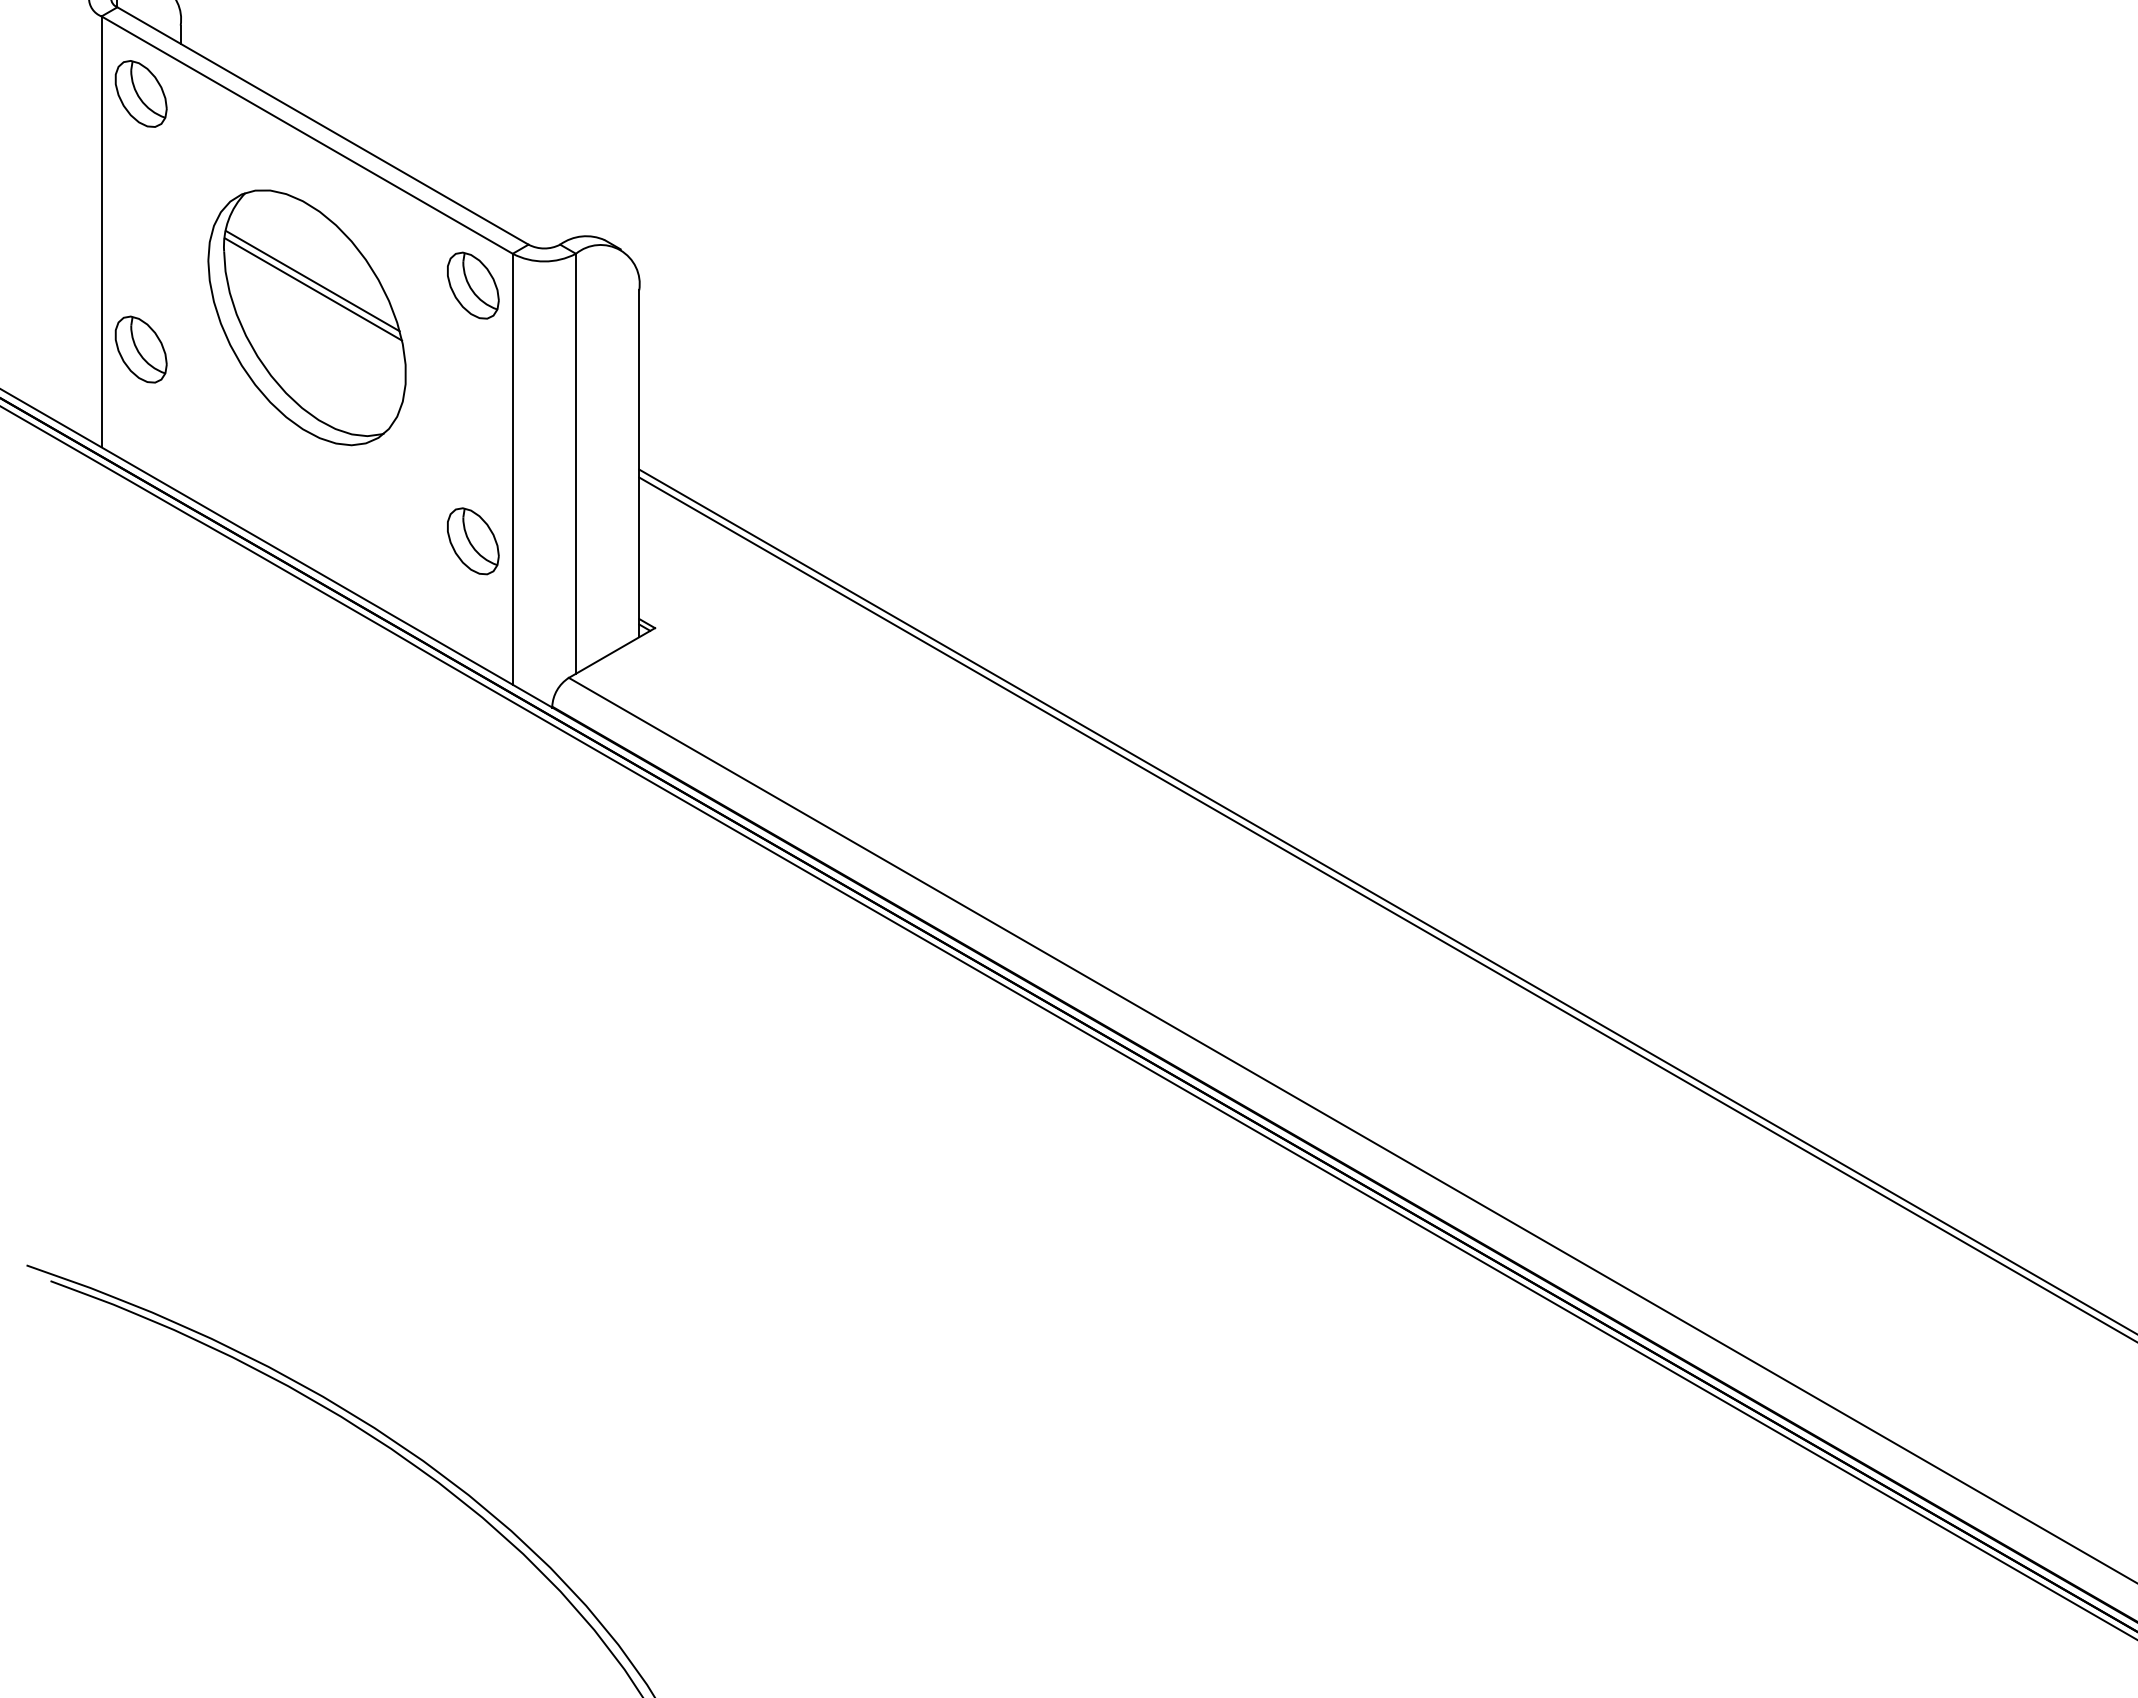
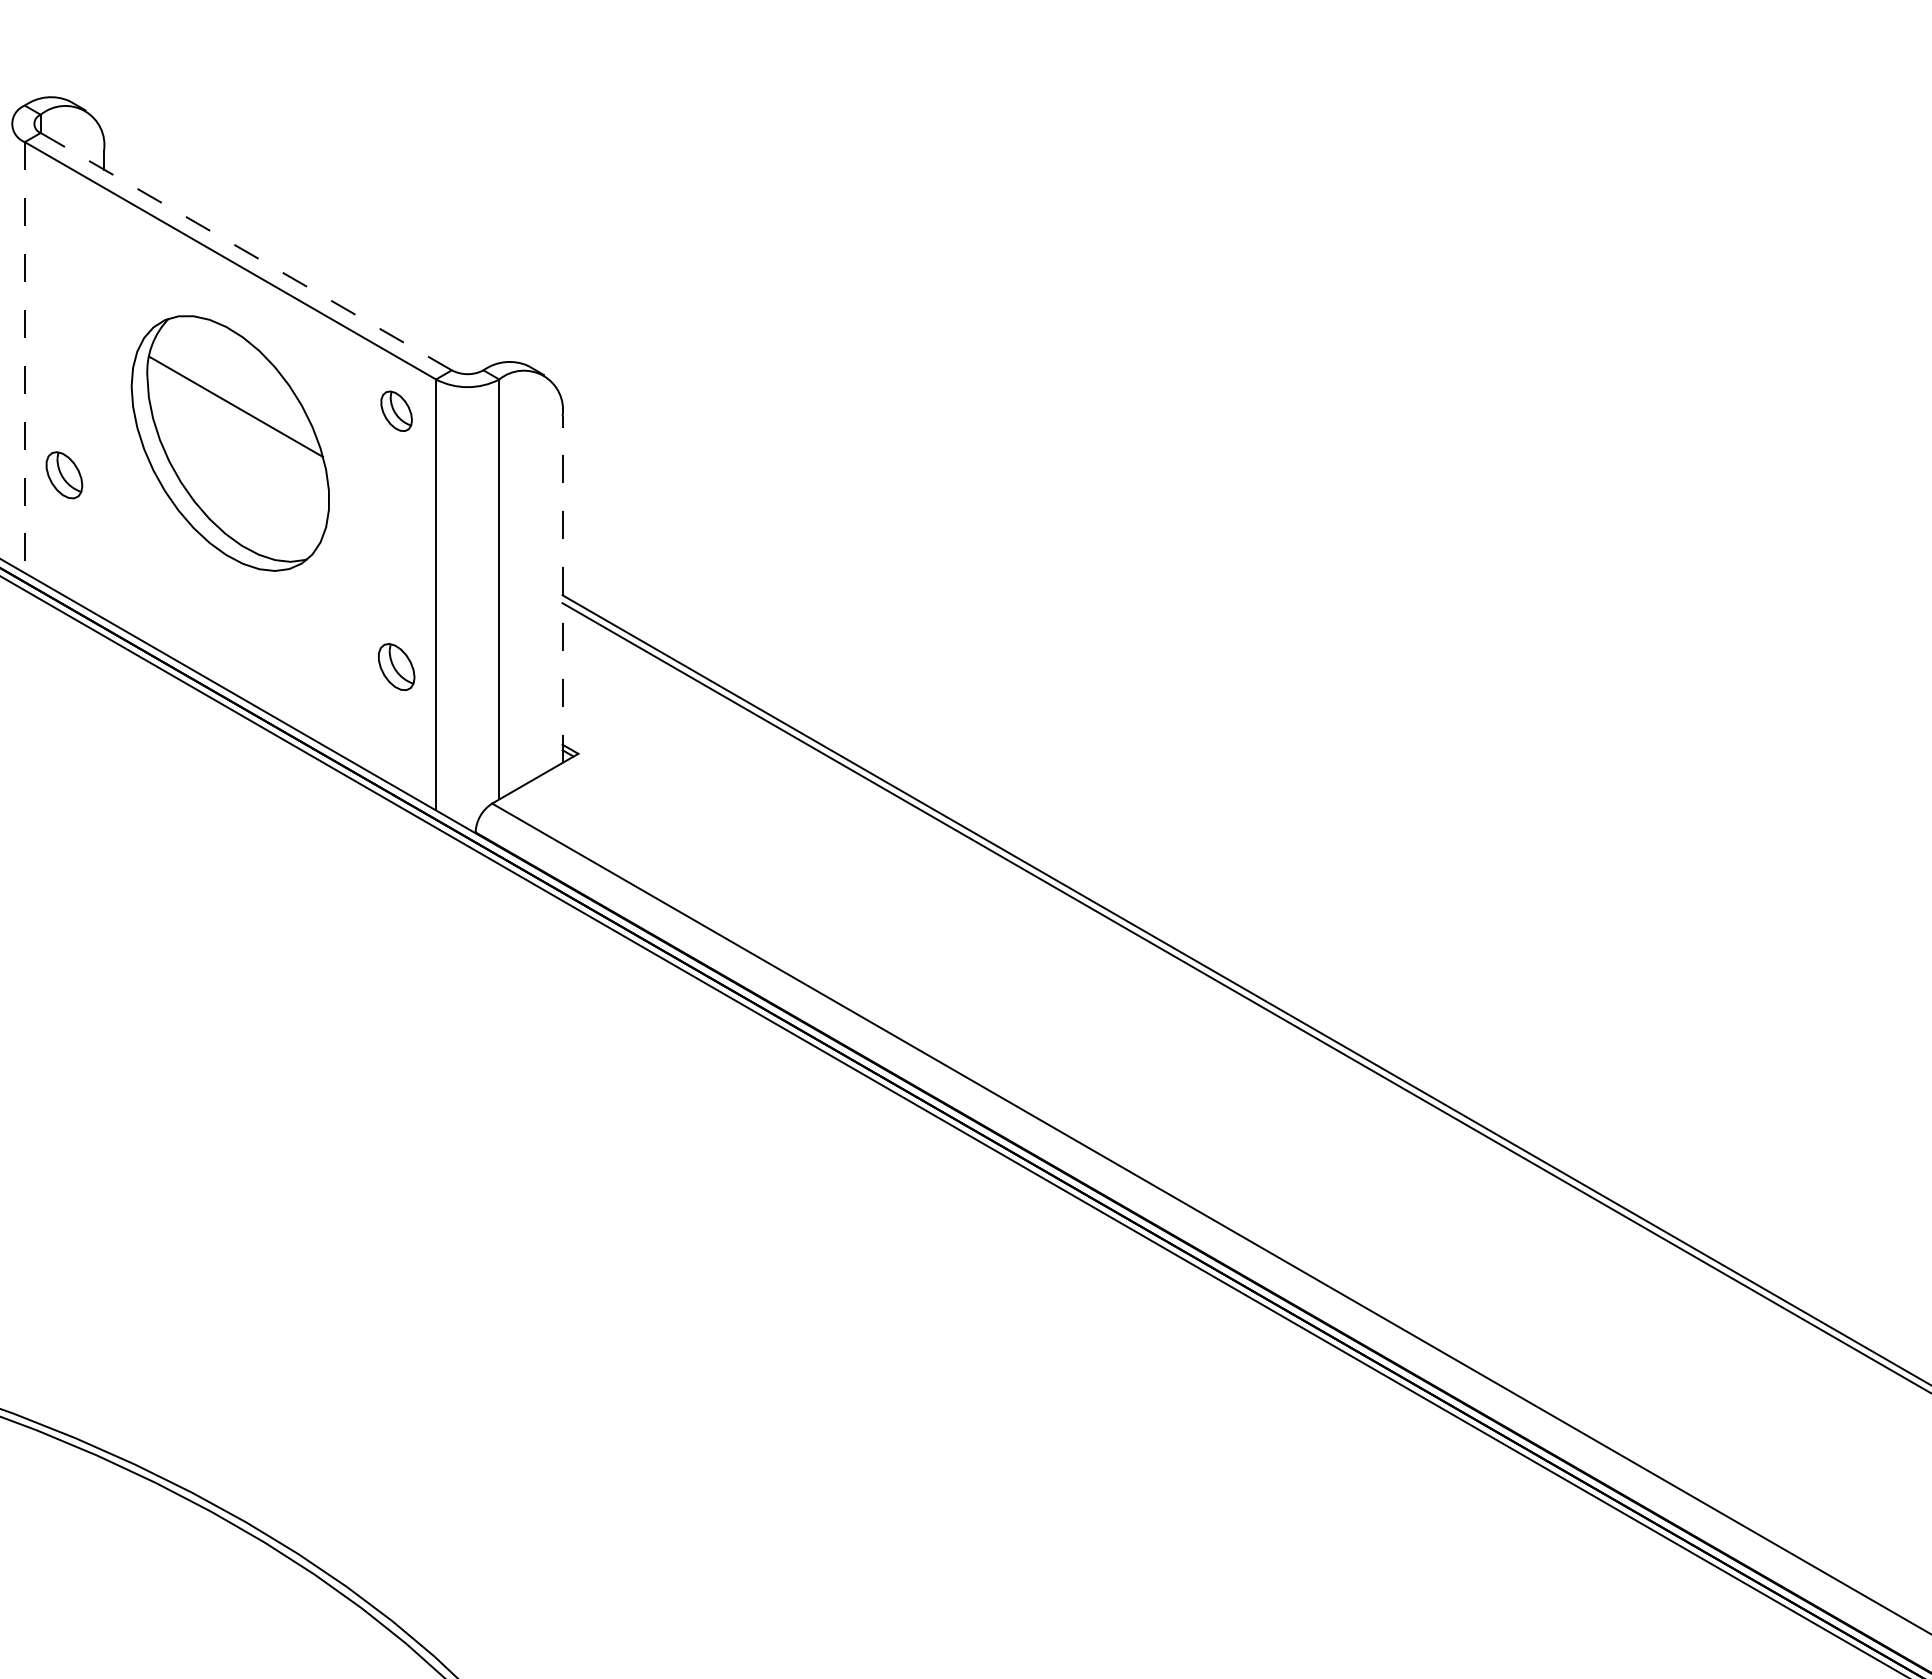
part: (140, 93) -> (63, 219), removed
line: (323, 126) -> (246, 252), solid -> dashed
line: (101, 232) -> (24, 358), solid -> dashed
part: (473, 285) -> (396, 411), size x0.6
line: (313, 289) -> (236, 415), removed
part: (140, 349) -> (63, 475), size x0.7
line: (639, 463) -> (562, 589), solid -> dashed
part: (473, 541) -> (396, 667), size x0.7

